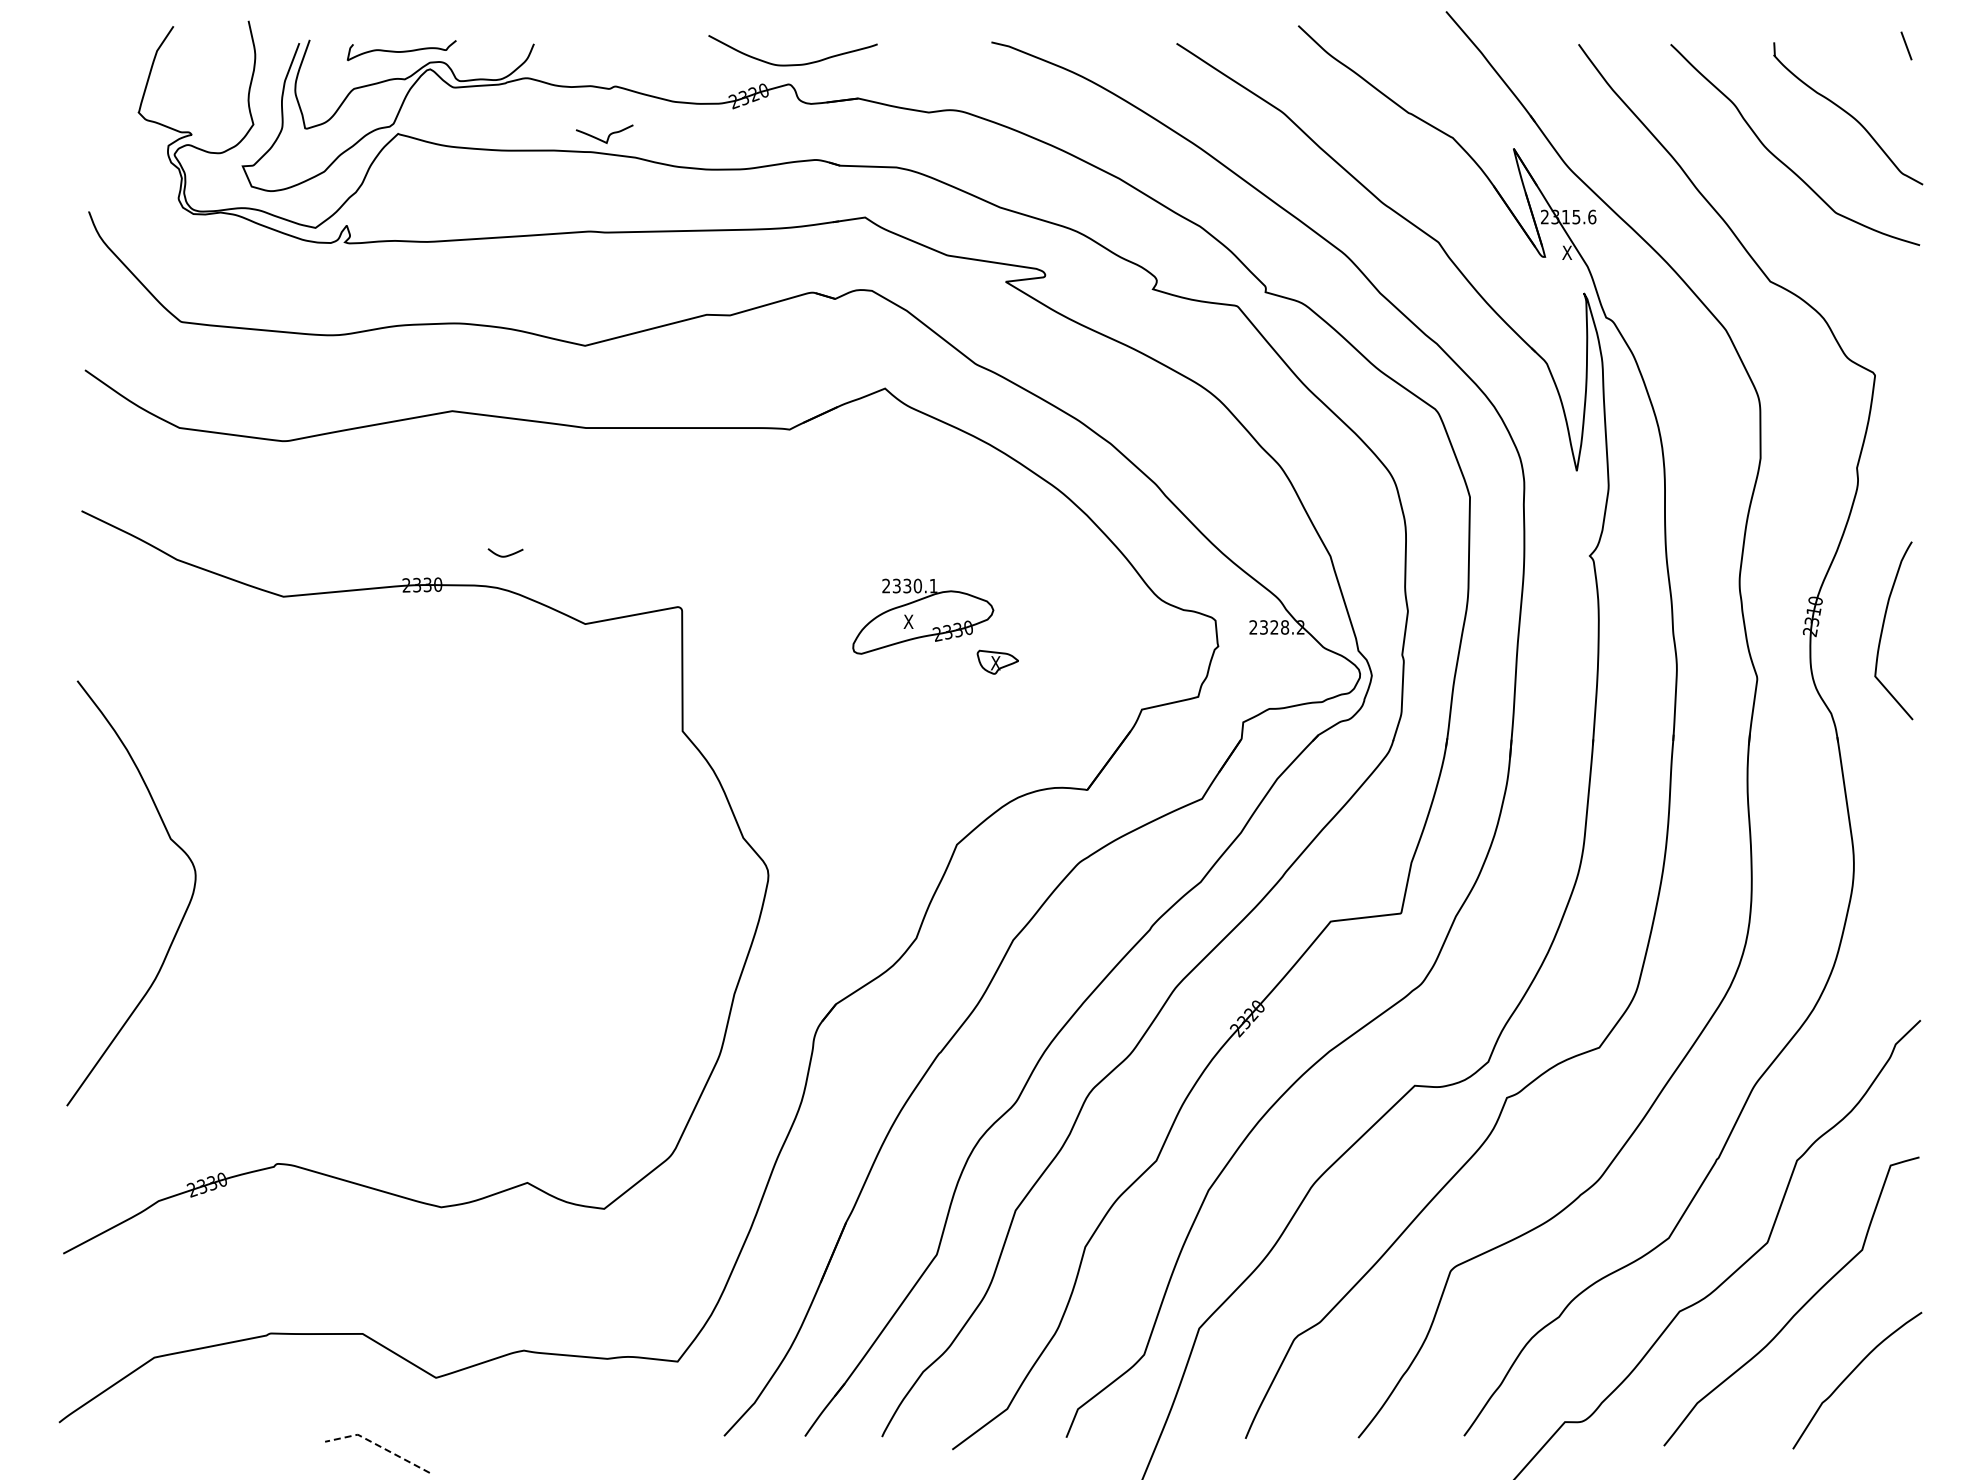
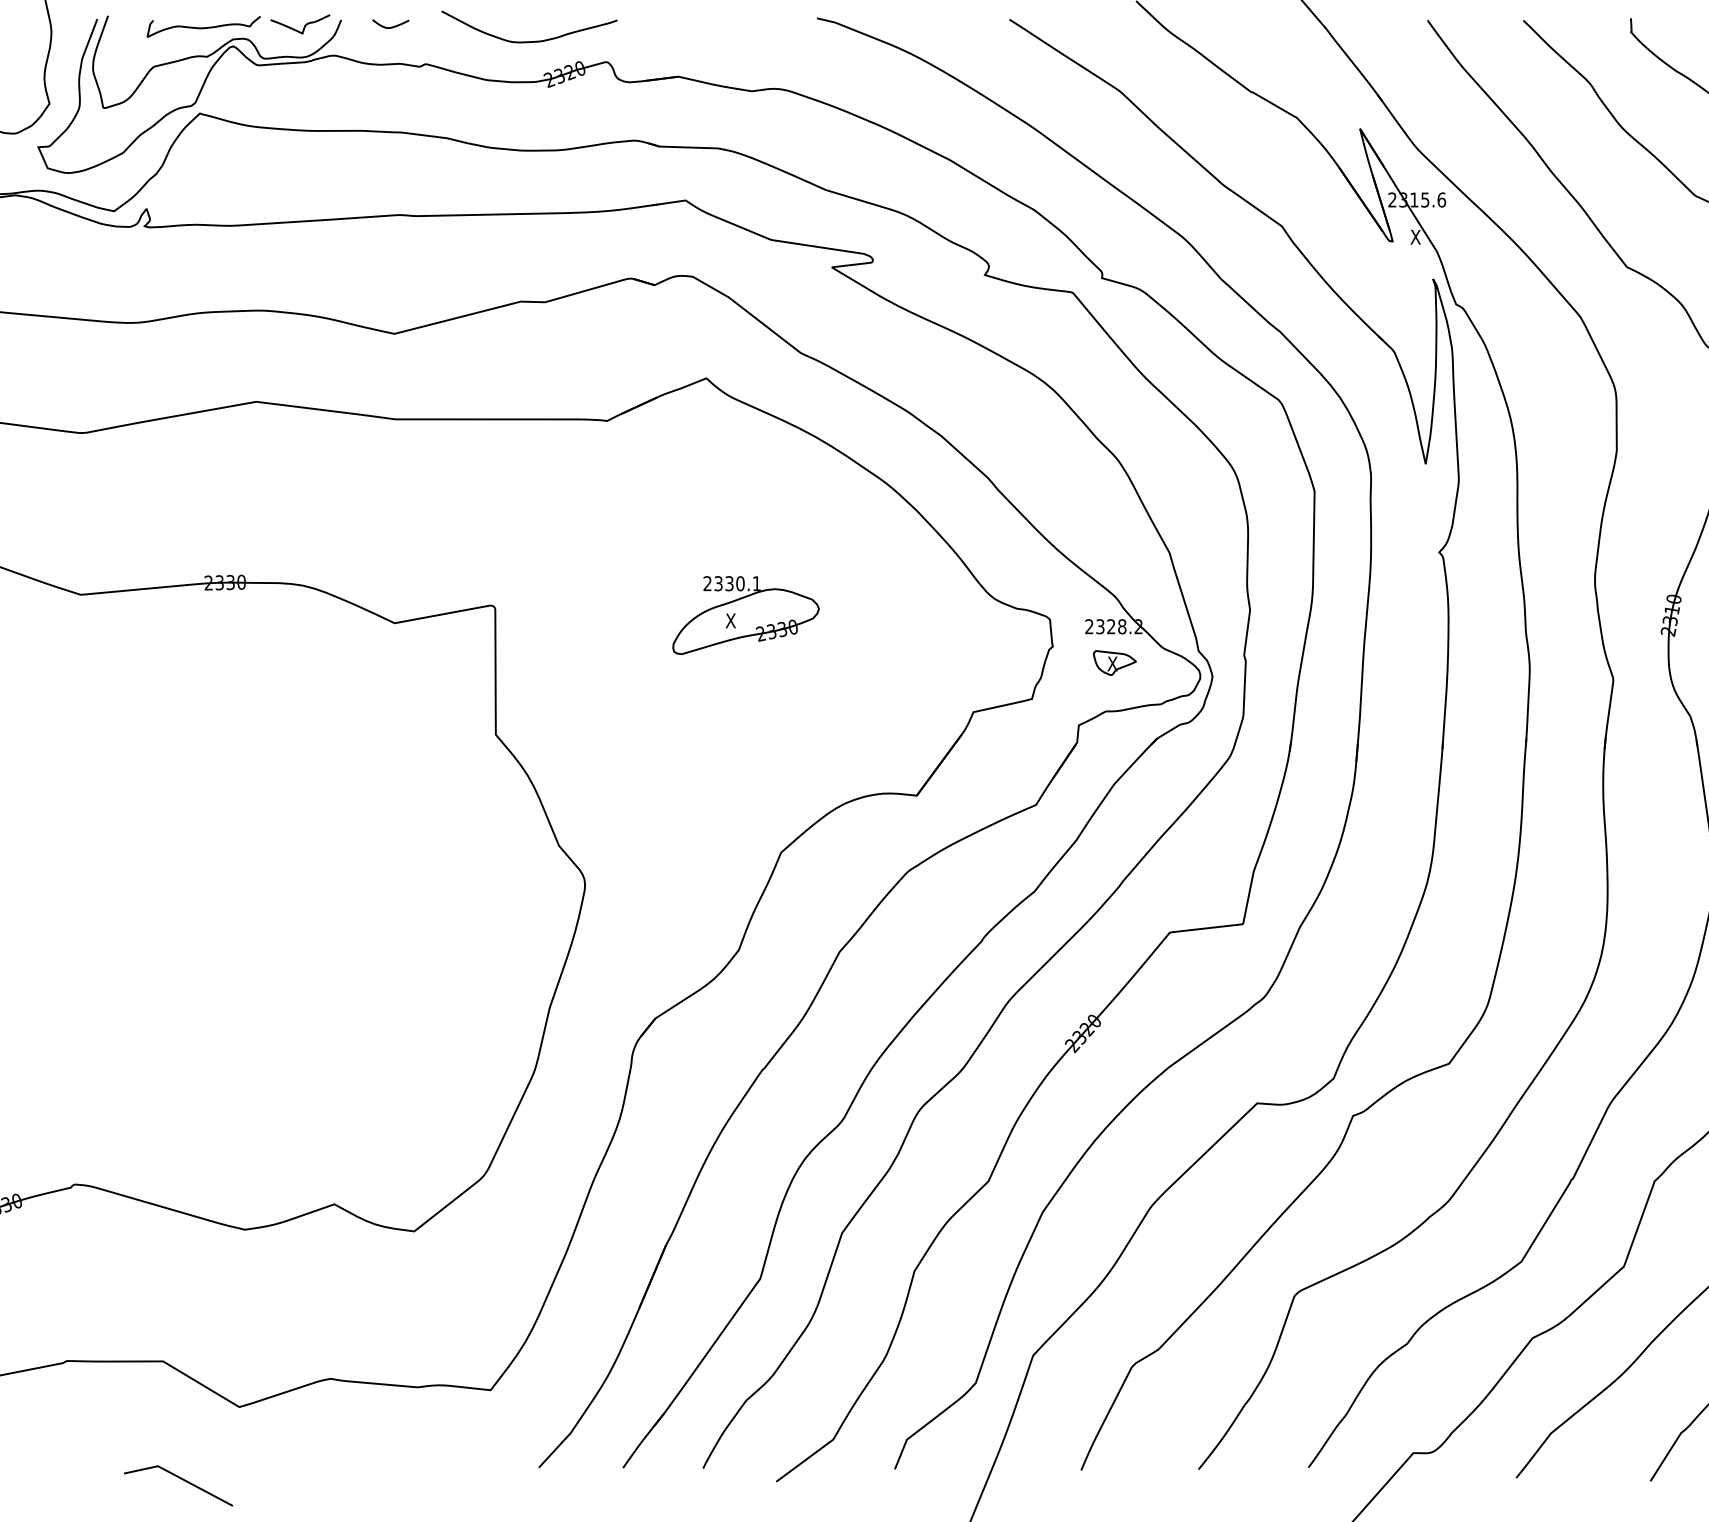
curve: (792, 64) -> (528, 41), moved
curve: (608, 135) -> (304, 25), moved
curve: (505, 555) -> (390, 26), moved
part: (997, 661) -> (1114, 662), moved
line: (378, 1445) -> (179, 1477), dashed -> solid

